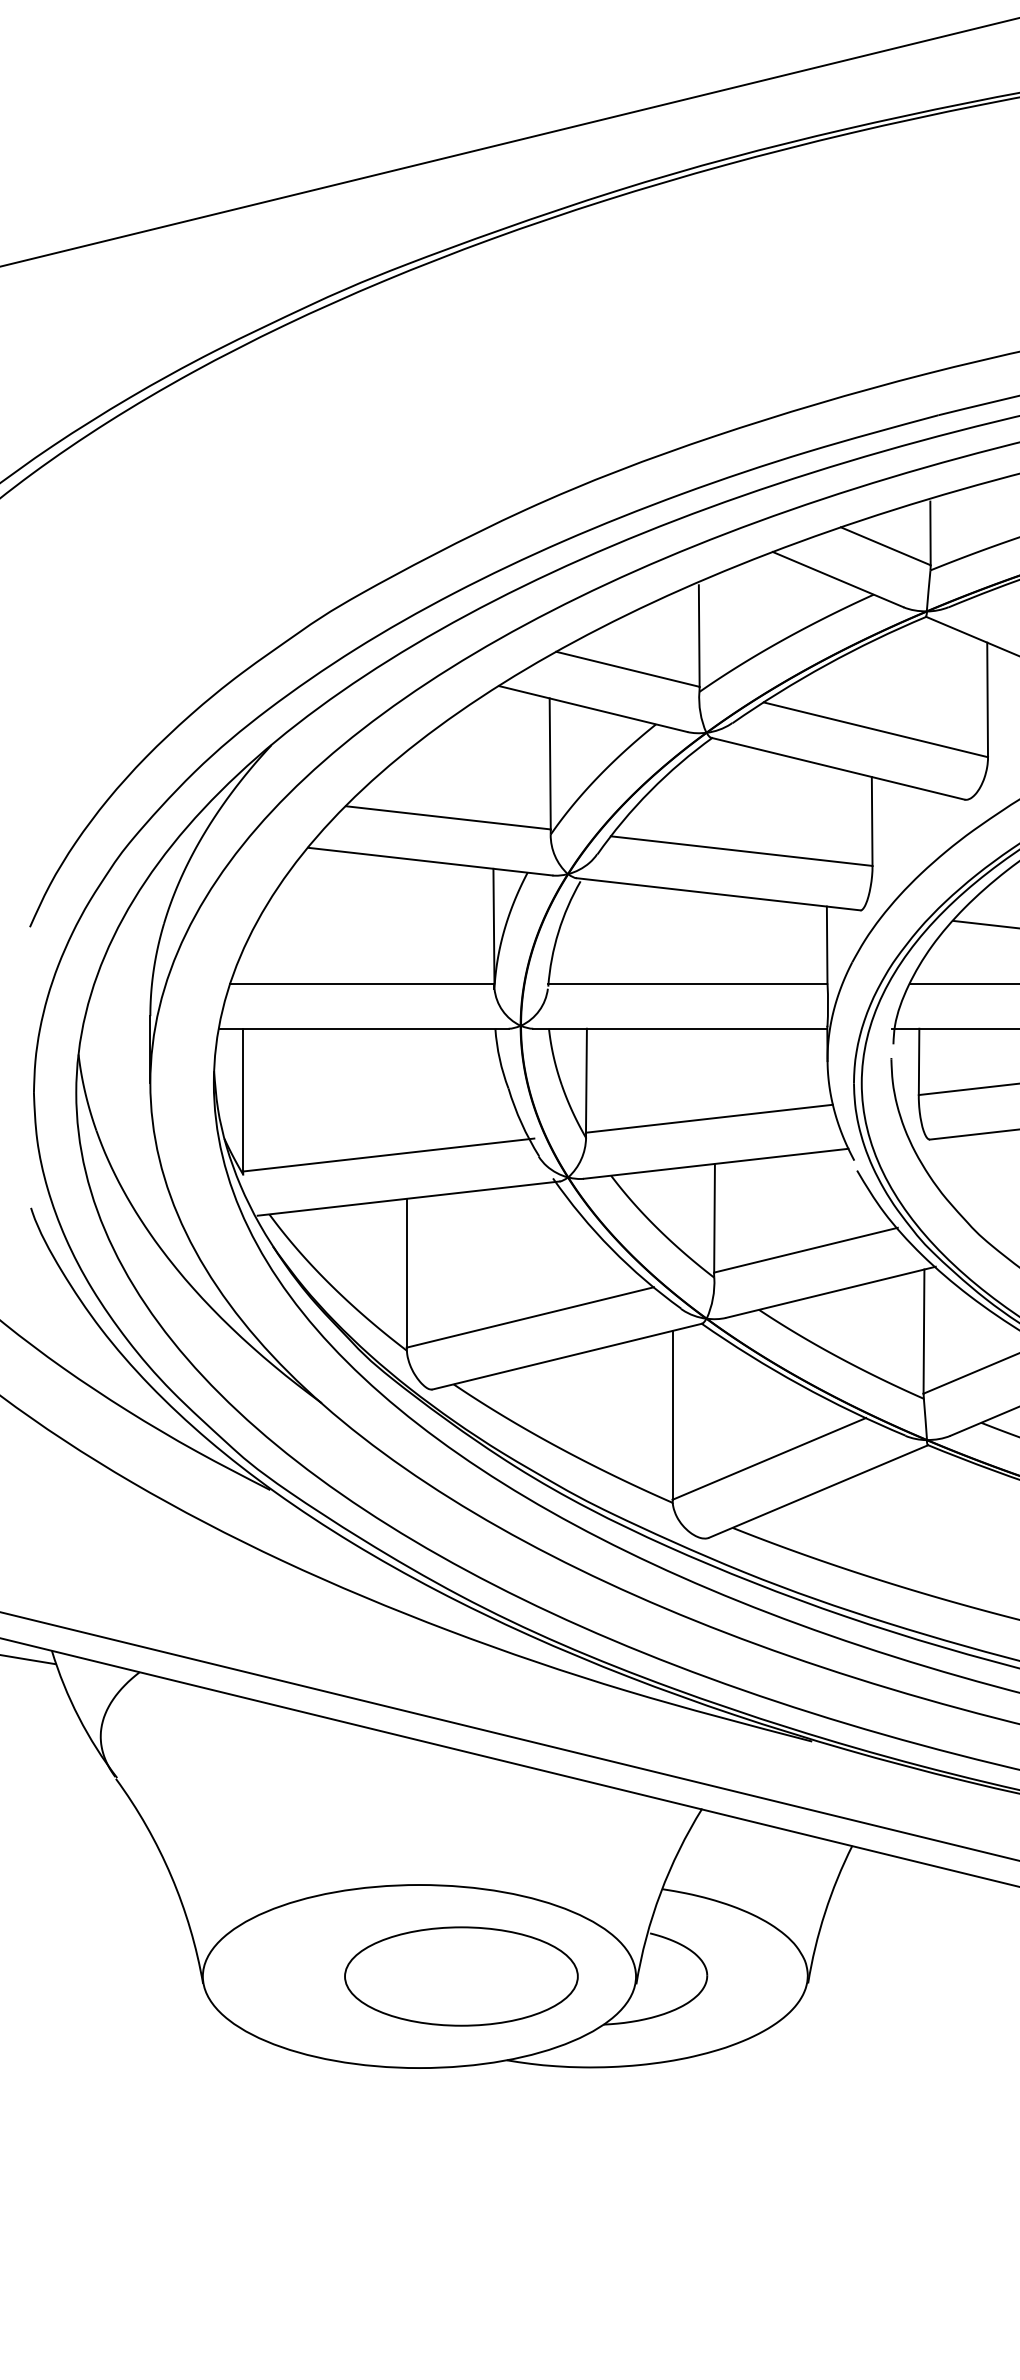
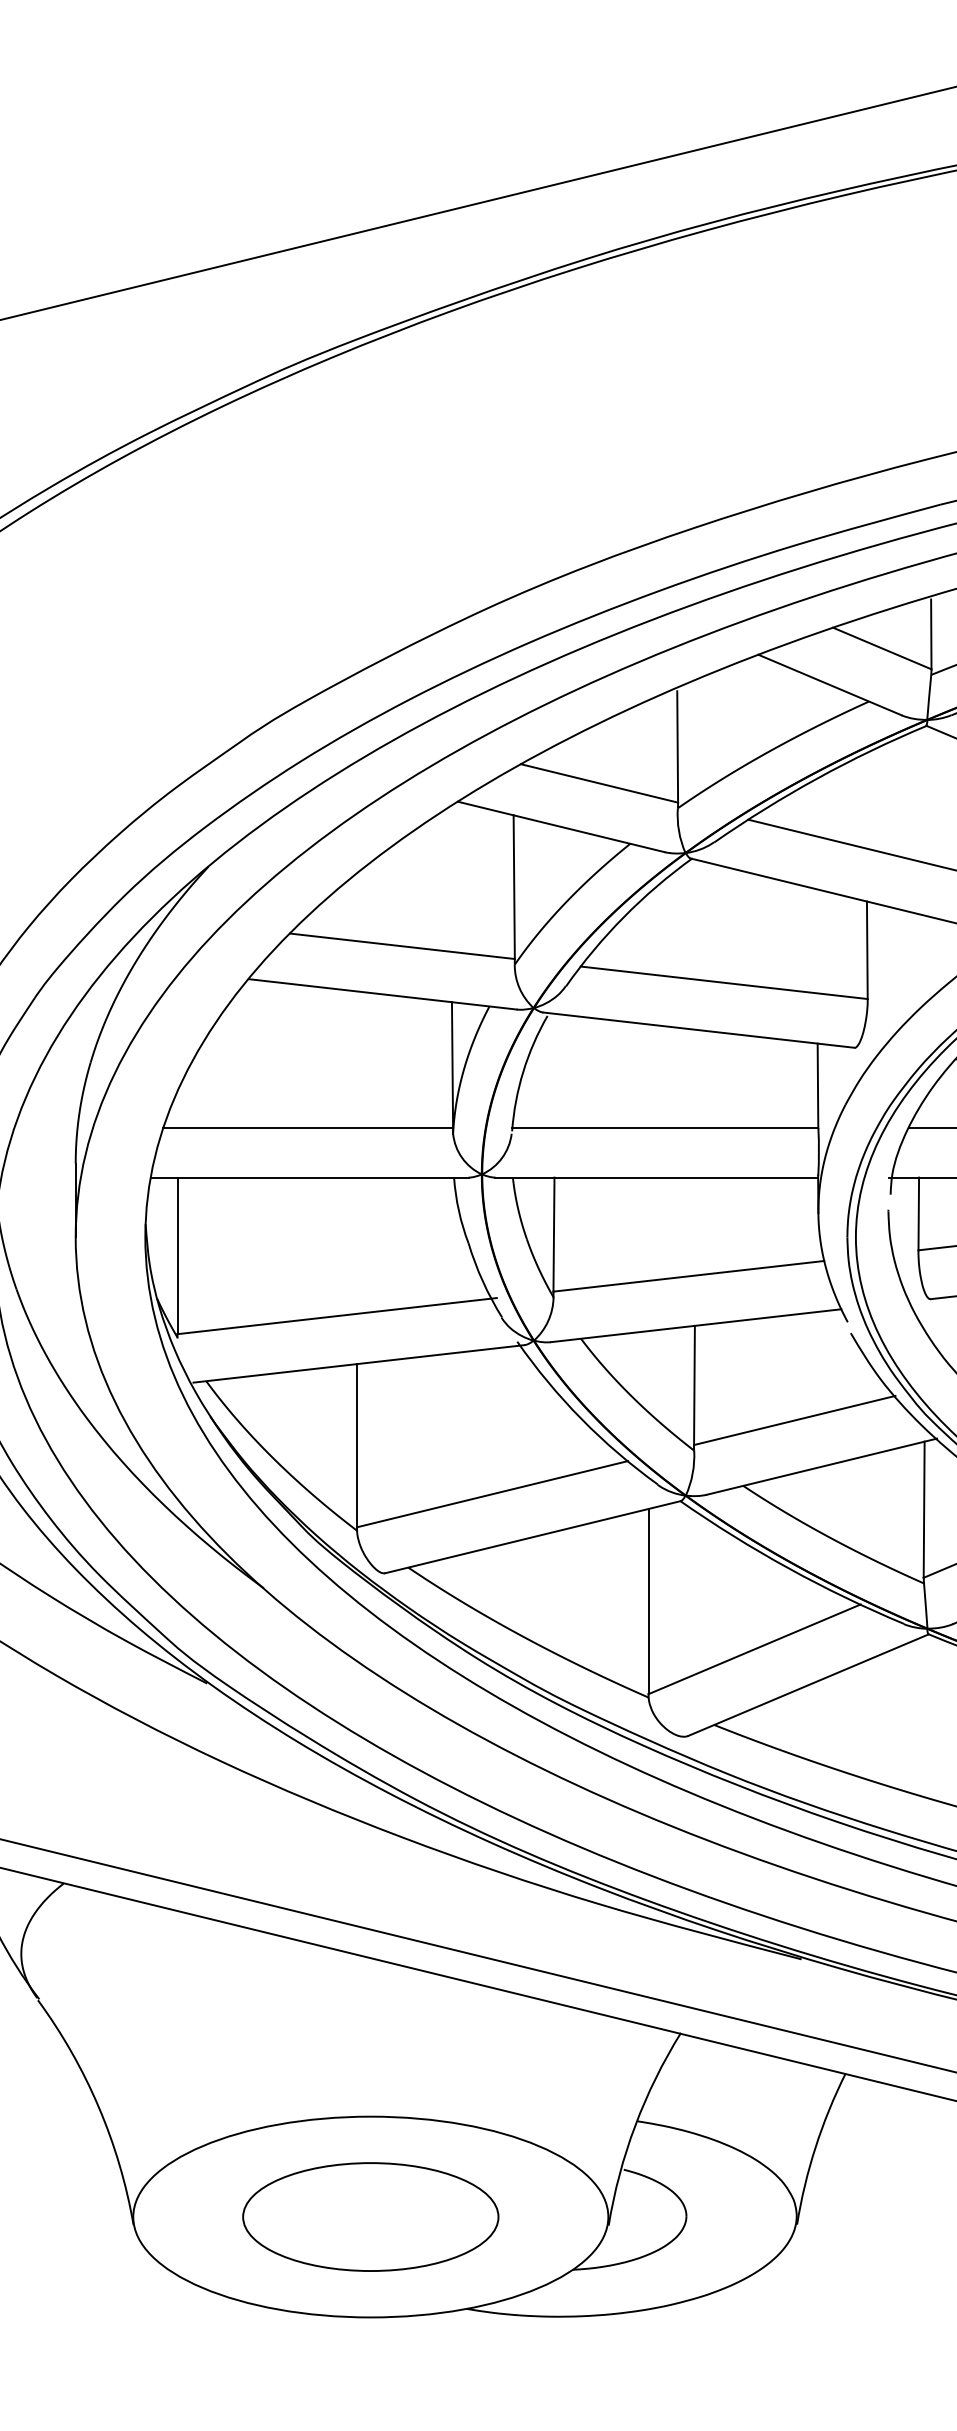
part: (461, 1976) -> (370, 2217), moved

